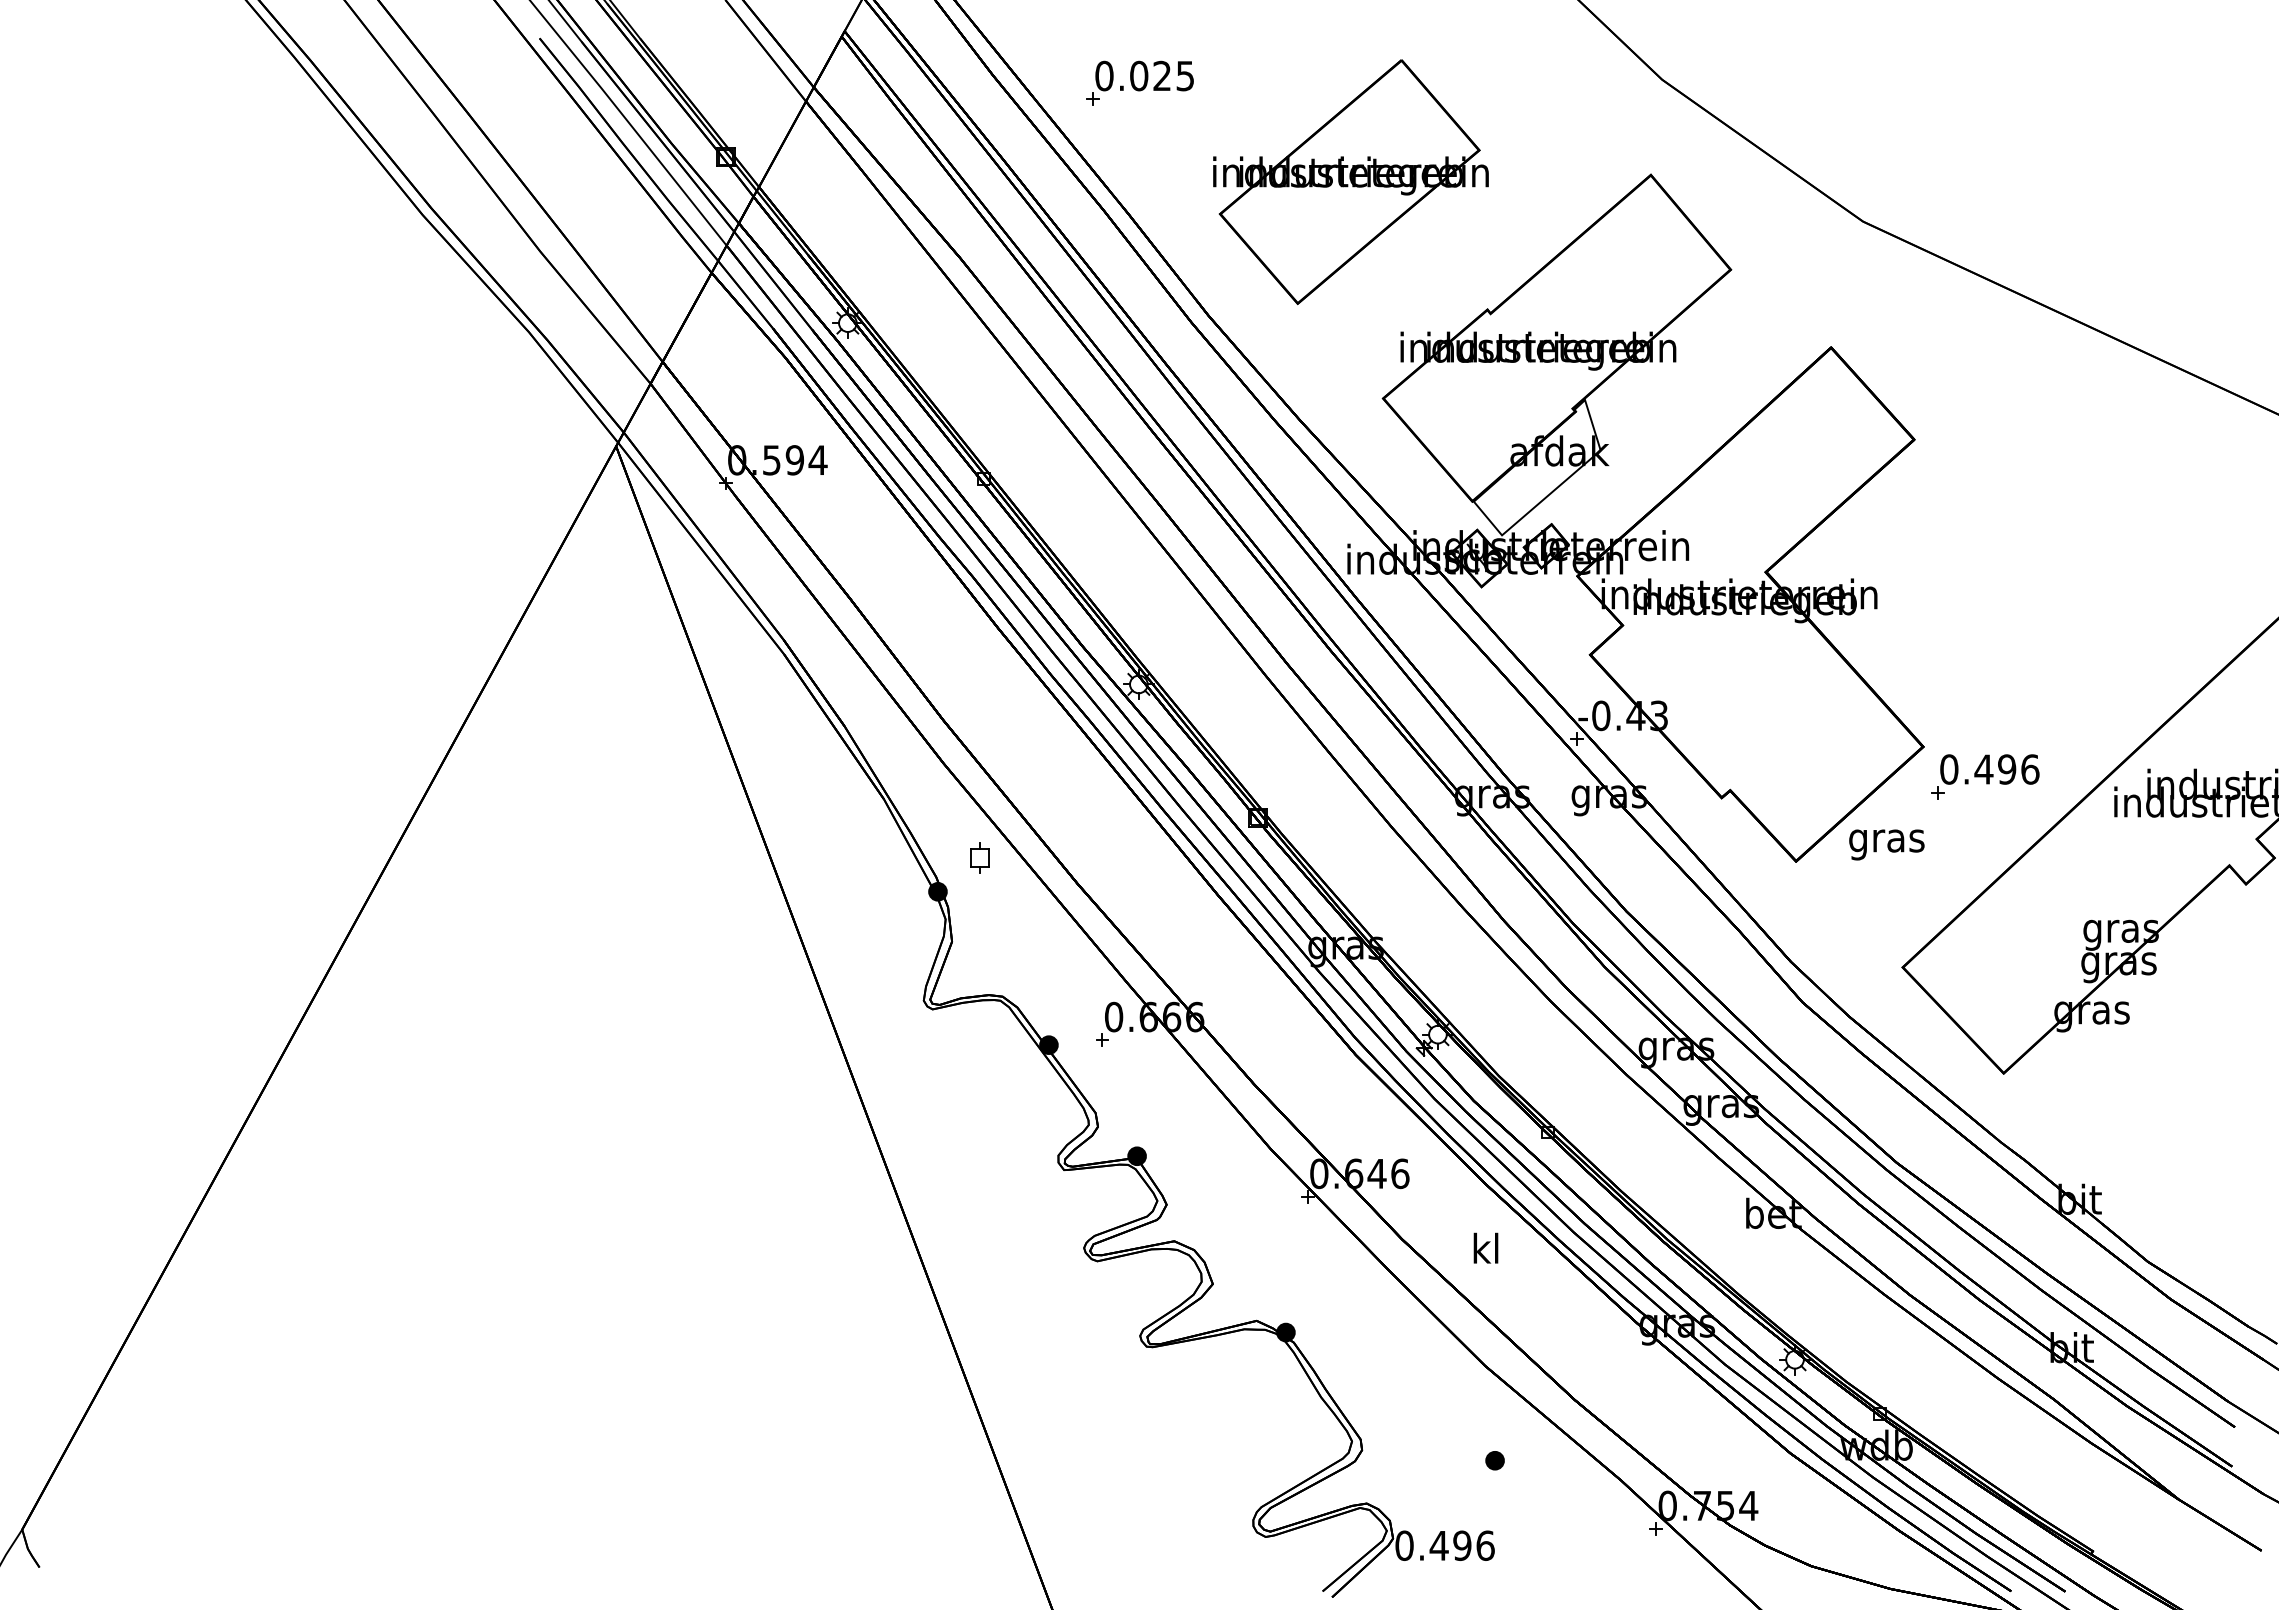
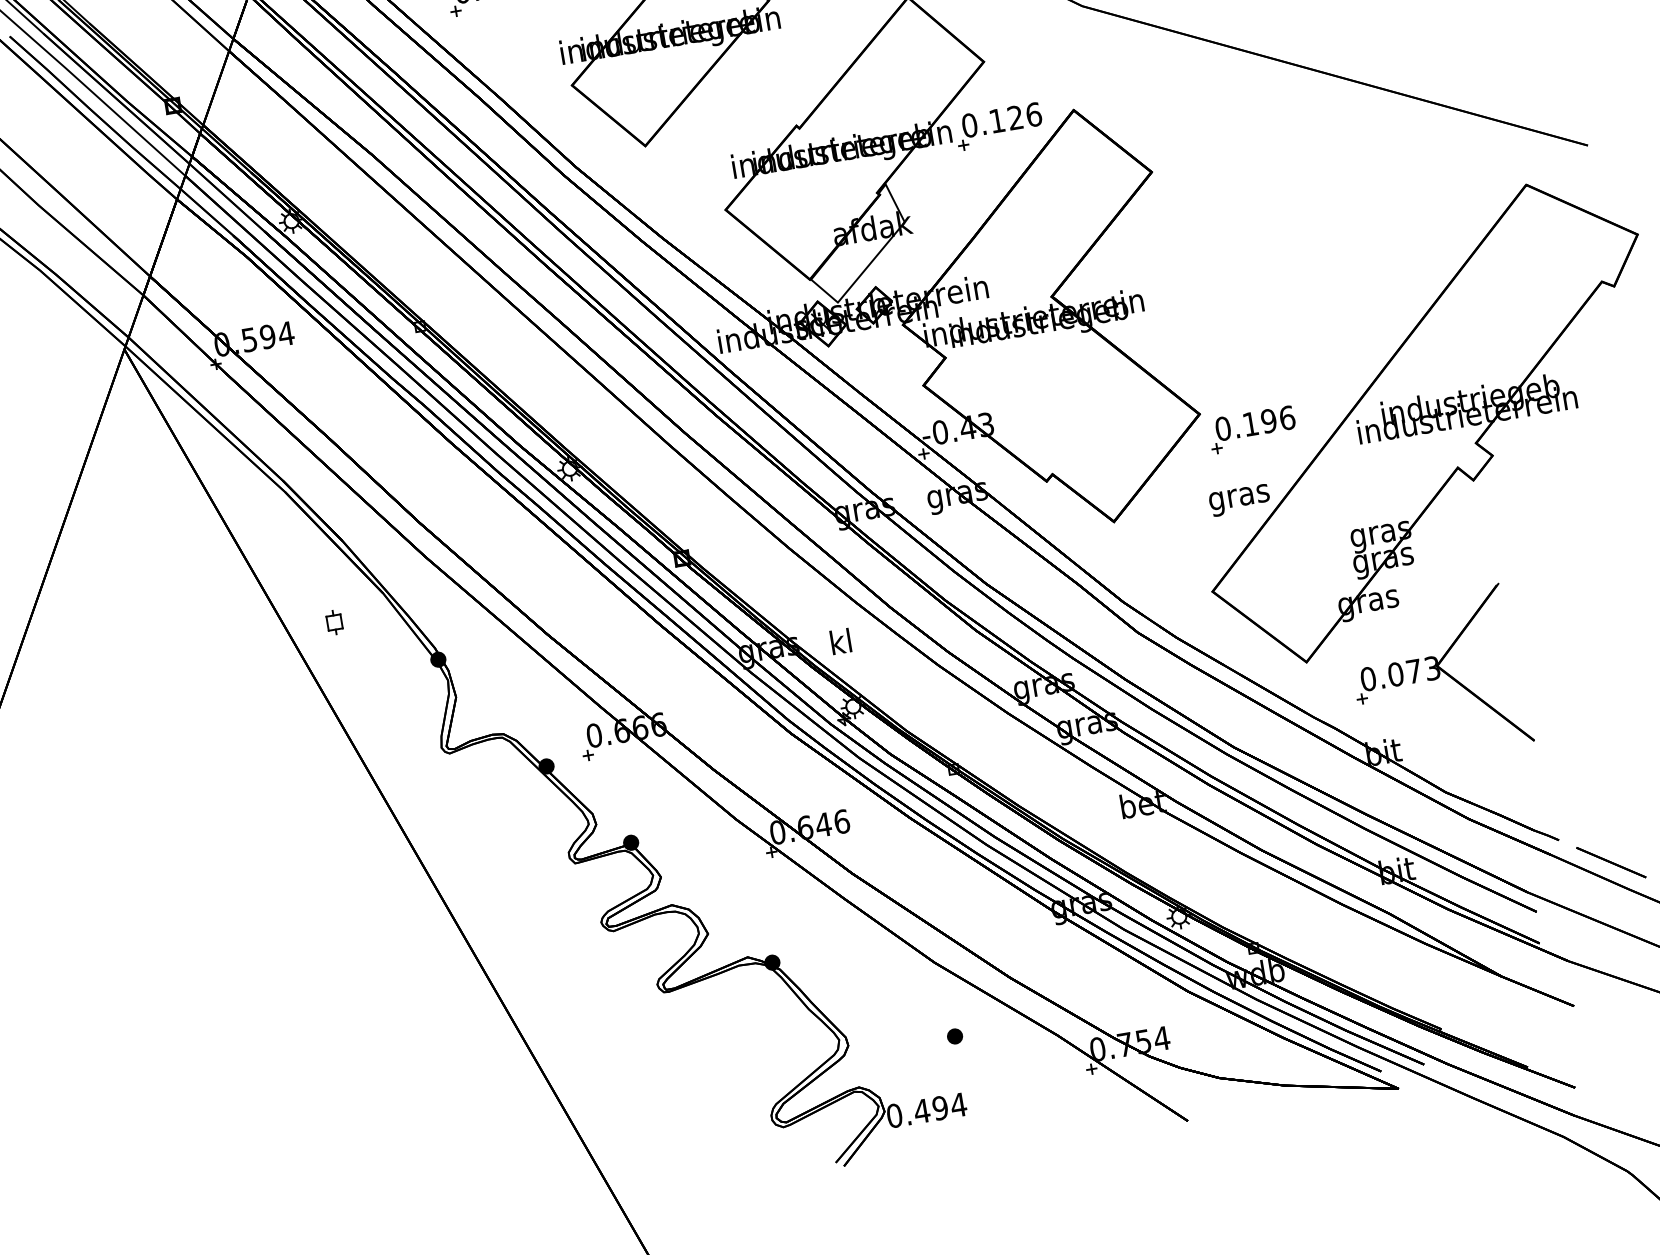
part: (1736, 351) -> (999, 125), added
text: (1983, 769) -> (1250, 424), 0.496 -> 0.196
text: (1886, 844) -> (1239, 500), moved
part: (979, 857) -> (334, 622), moved
part: (2162, 1116) -> (1438, 675), added
text: (1485, 1247) -> (840, 641), moved
text: (1485, 1545) -> (958, 1104), 0.496 -> 0.494

